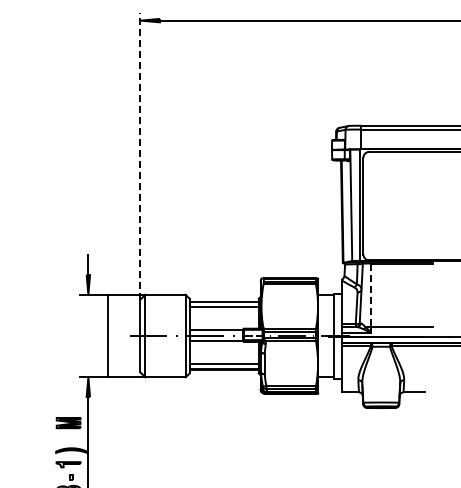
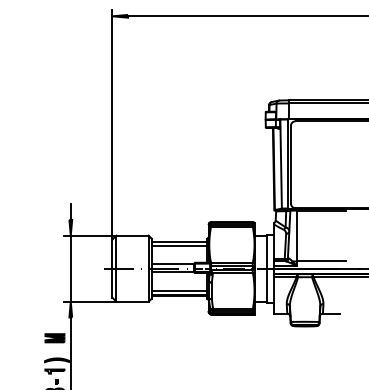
line: (140, 156) -> (112, 124), dashed -> solid
line: (371, 295) -> (297, 236), dashed -> solid
line: (108, 335) -> (70, 268), moved

